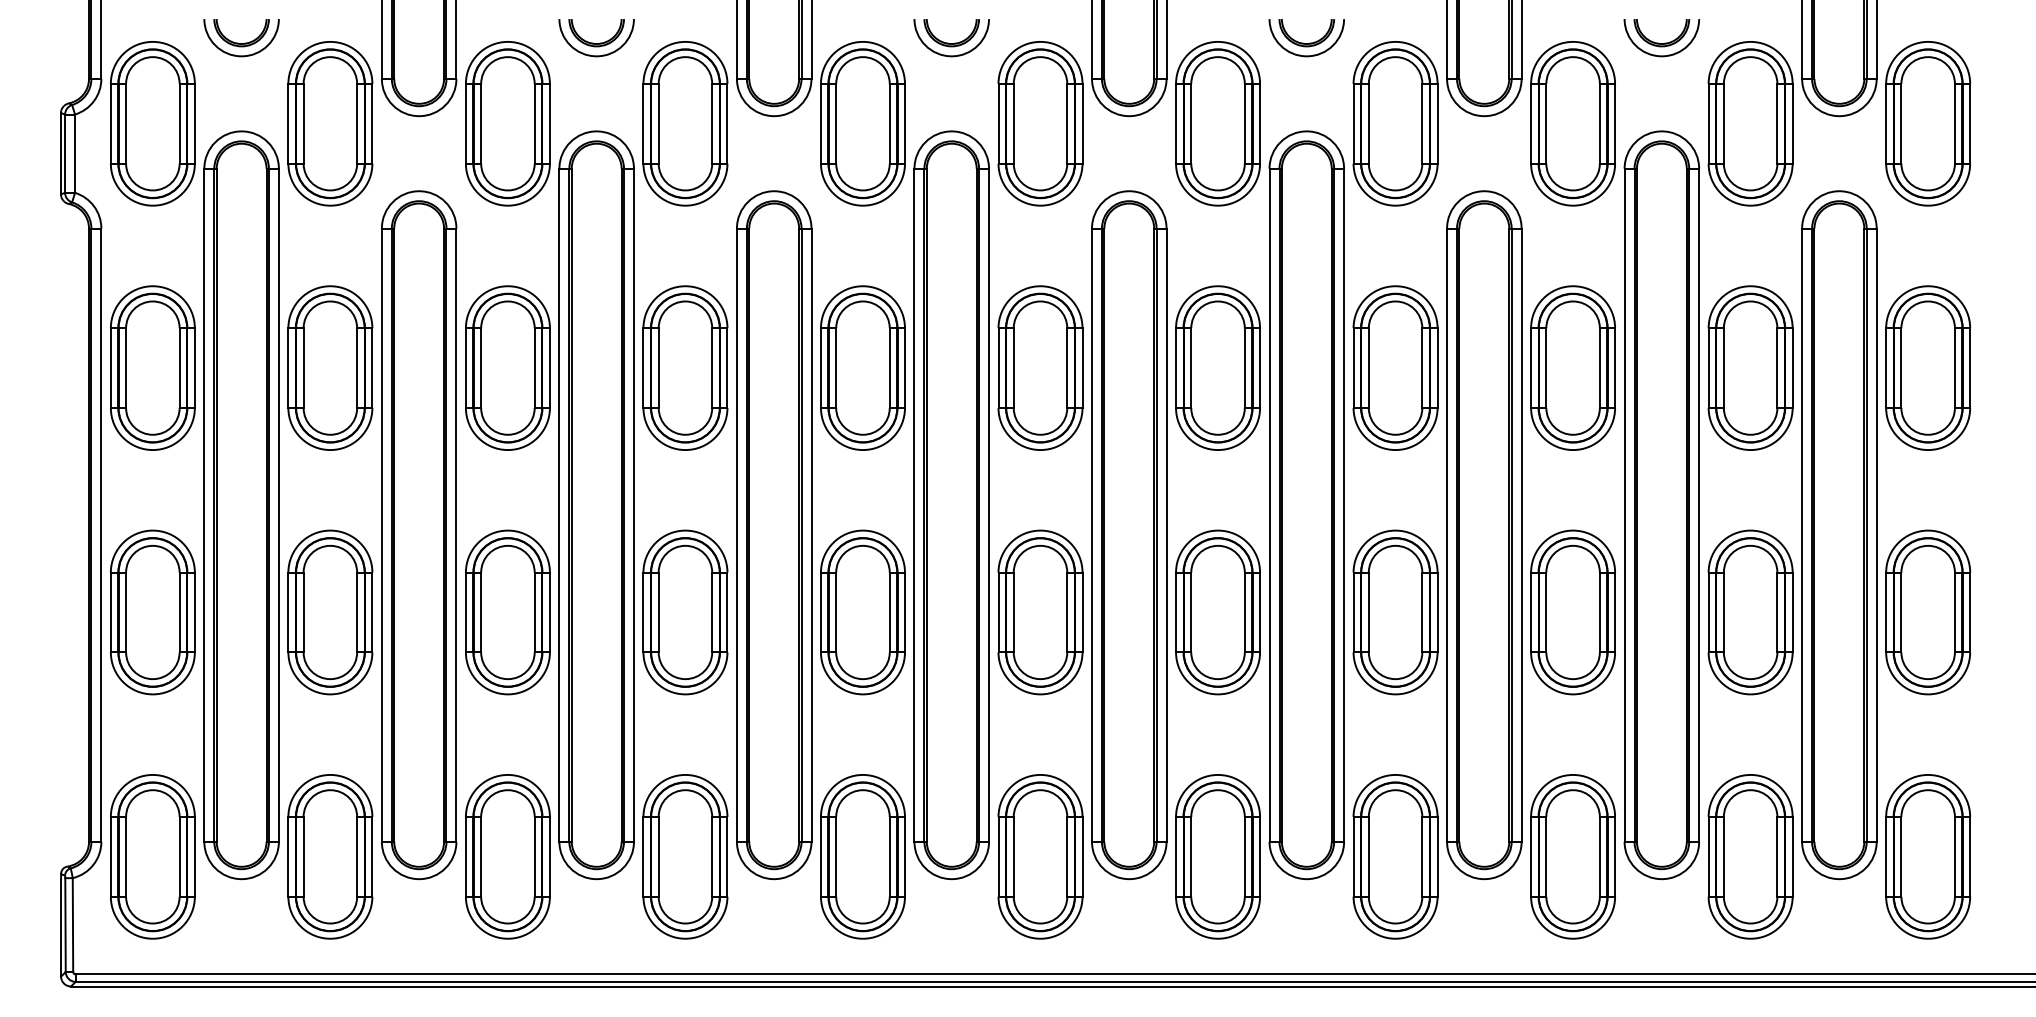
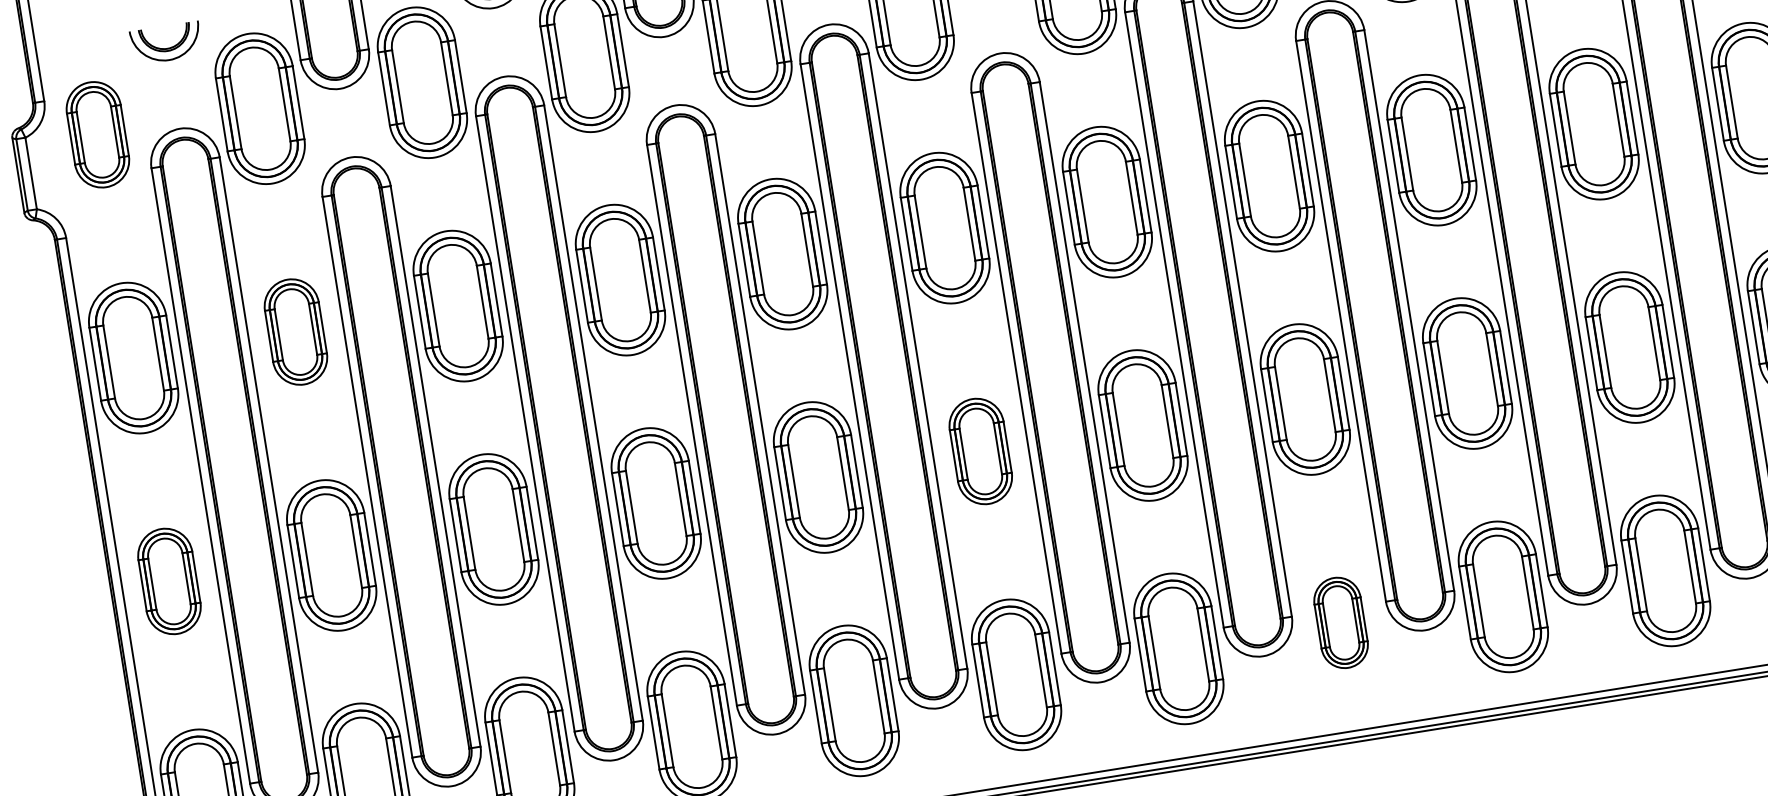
part: (152, 123) -> (97, 134), size x0.7
part: (330, 367) -> (295, 331), size x0.7
part: (152, 612) -> (169, 581), size x0.7
part: (1040, 612) -> (980, 451), size x0.7
part: (1395, 856) -> (1341, 622), size x0.6

